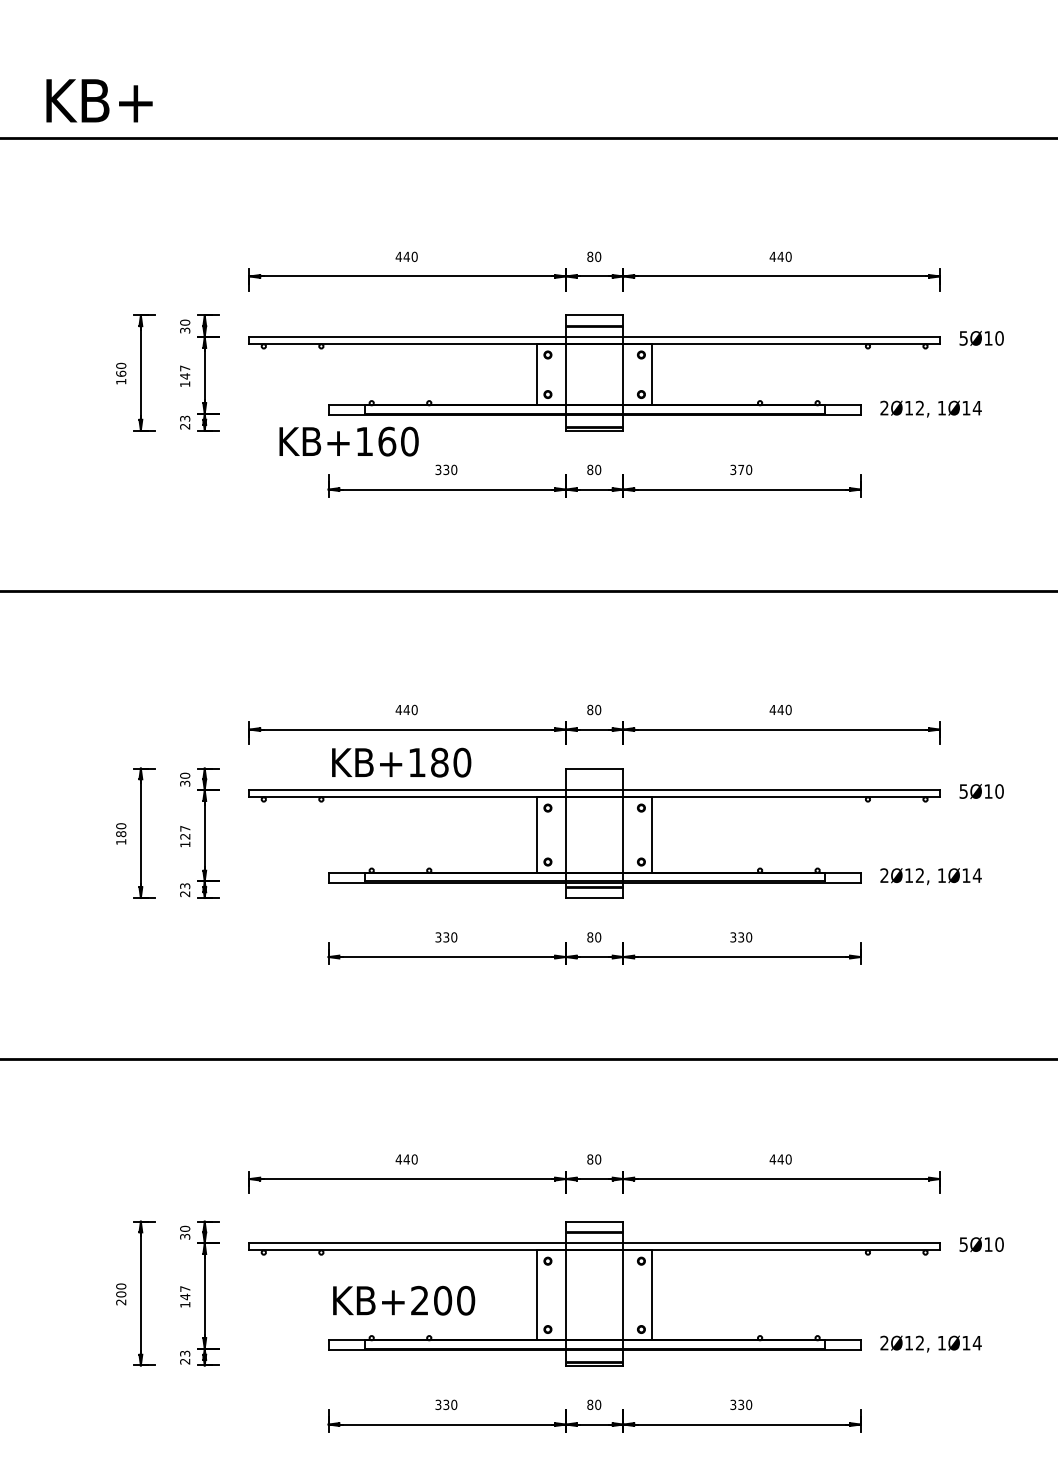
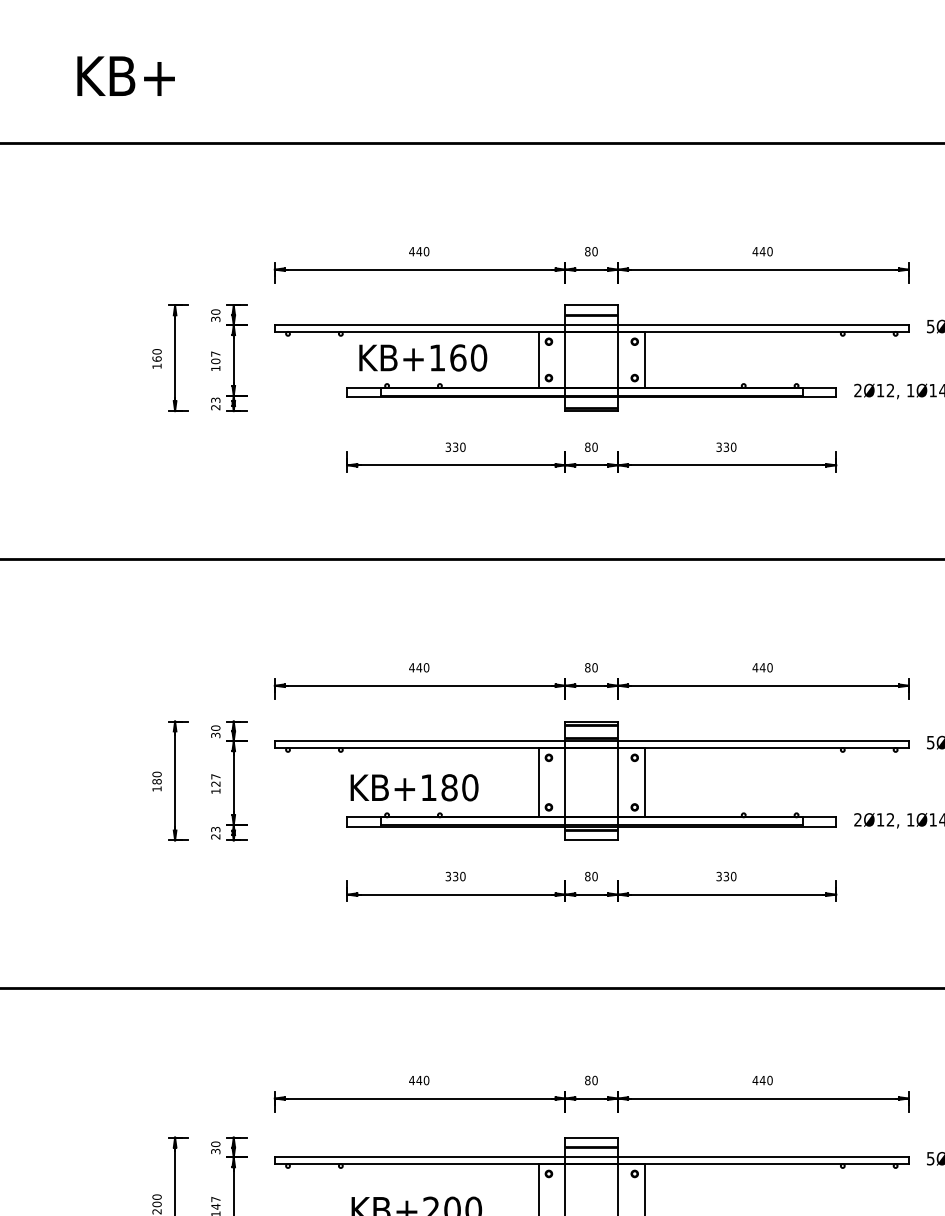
text: (99, 100) -> (126, 75), moved
text: (185, 376) -> (216, 361), 147 -> 107
text: (348, 441) -> (422, 357), moved
text: (741, 469) -> (726, 446), 370 -> 330
text: (401, 762) -> (414, 787), moved
hatch: (594, 778) -> (591, 730), added

